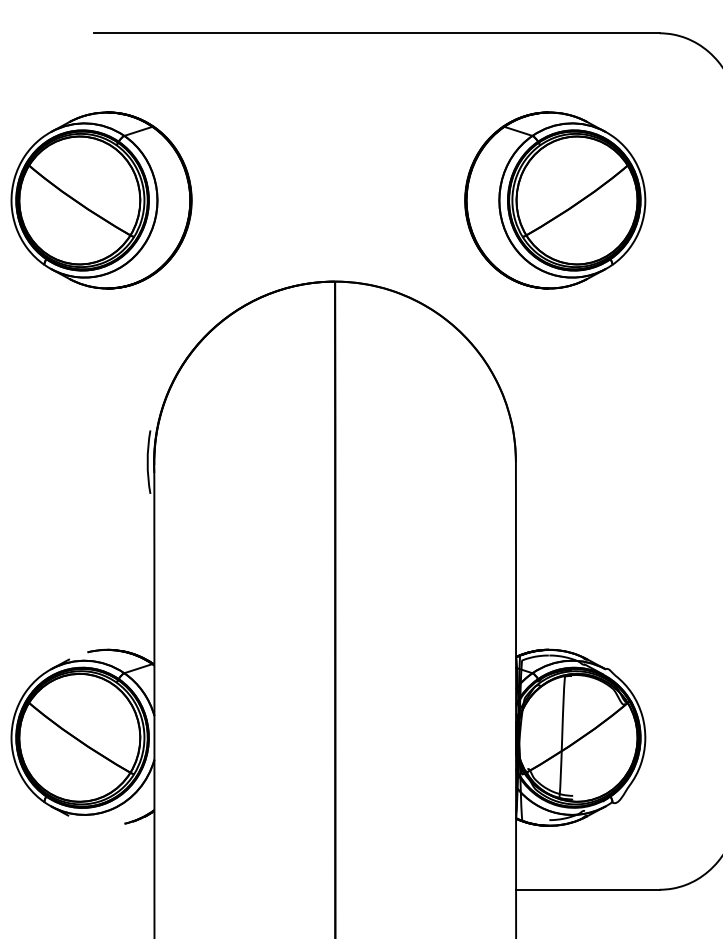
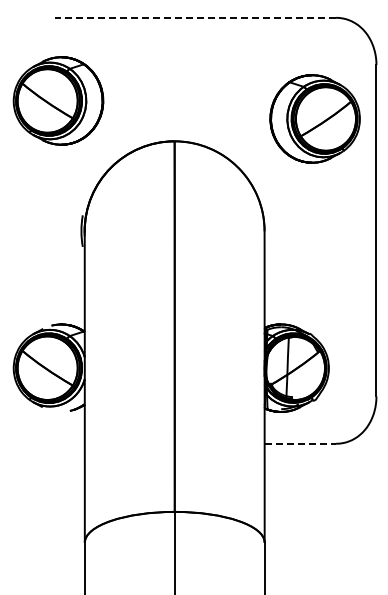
line: (377, 32) -> (195, 17), solid -> dashed
part: (553, 199) -> (314, 118), moved
line: (588, 889) -> (300, 443), solid -> dashed

